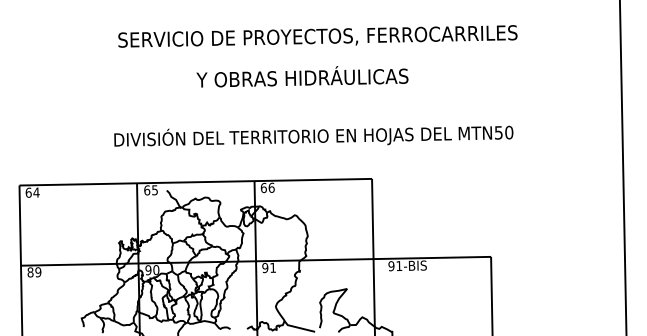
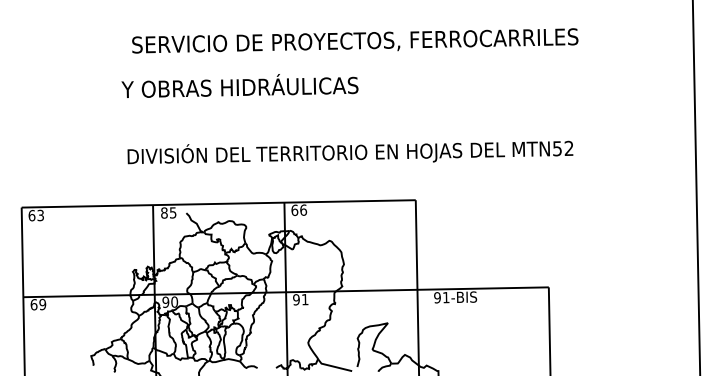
text: (302, 76) -> (239, 85), moved
text: (508, 132) -> (568, 148), MTN50 -> MTN52
text: (147, 189) -> (164, 212), 65 -> 85
text: (36, 192) -> (40, 215), 64 -> 63
text: (30, 272) -> (33, 304), 89 -> 69

